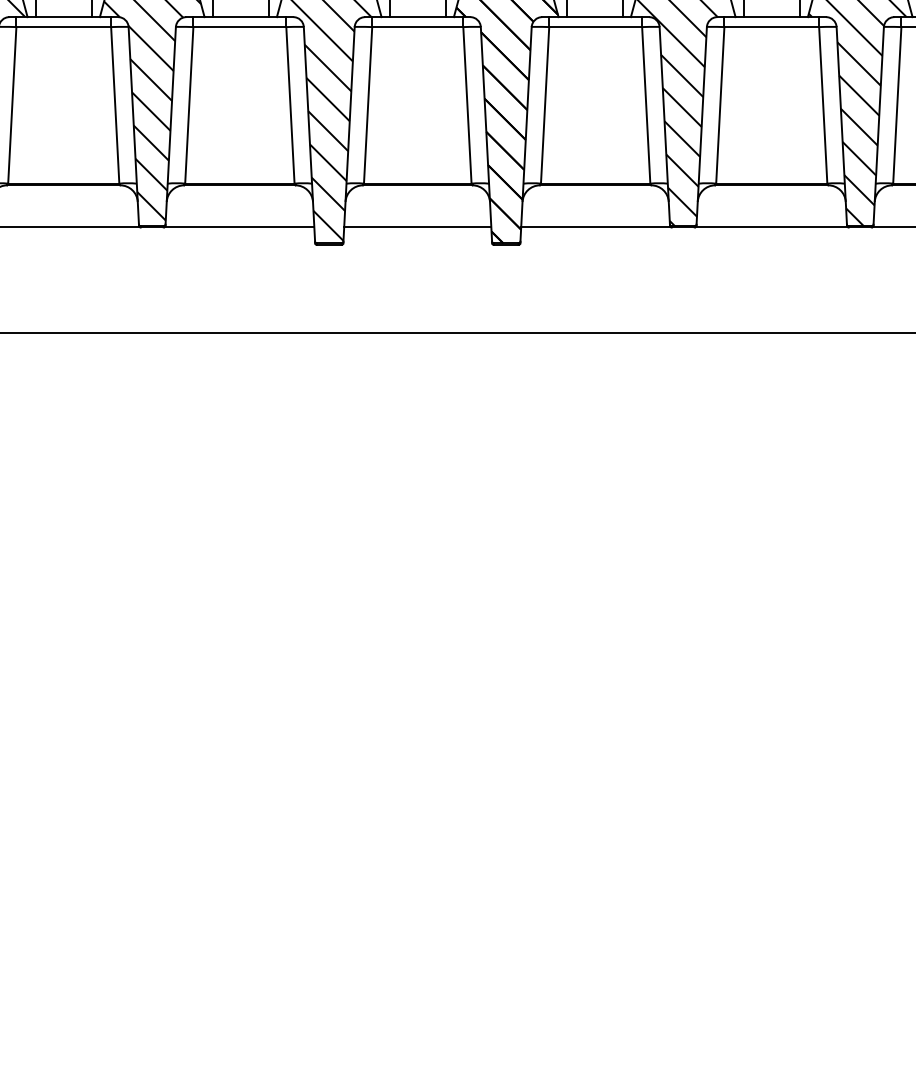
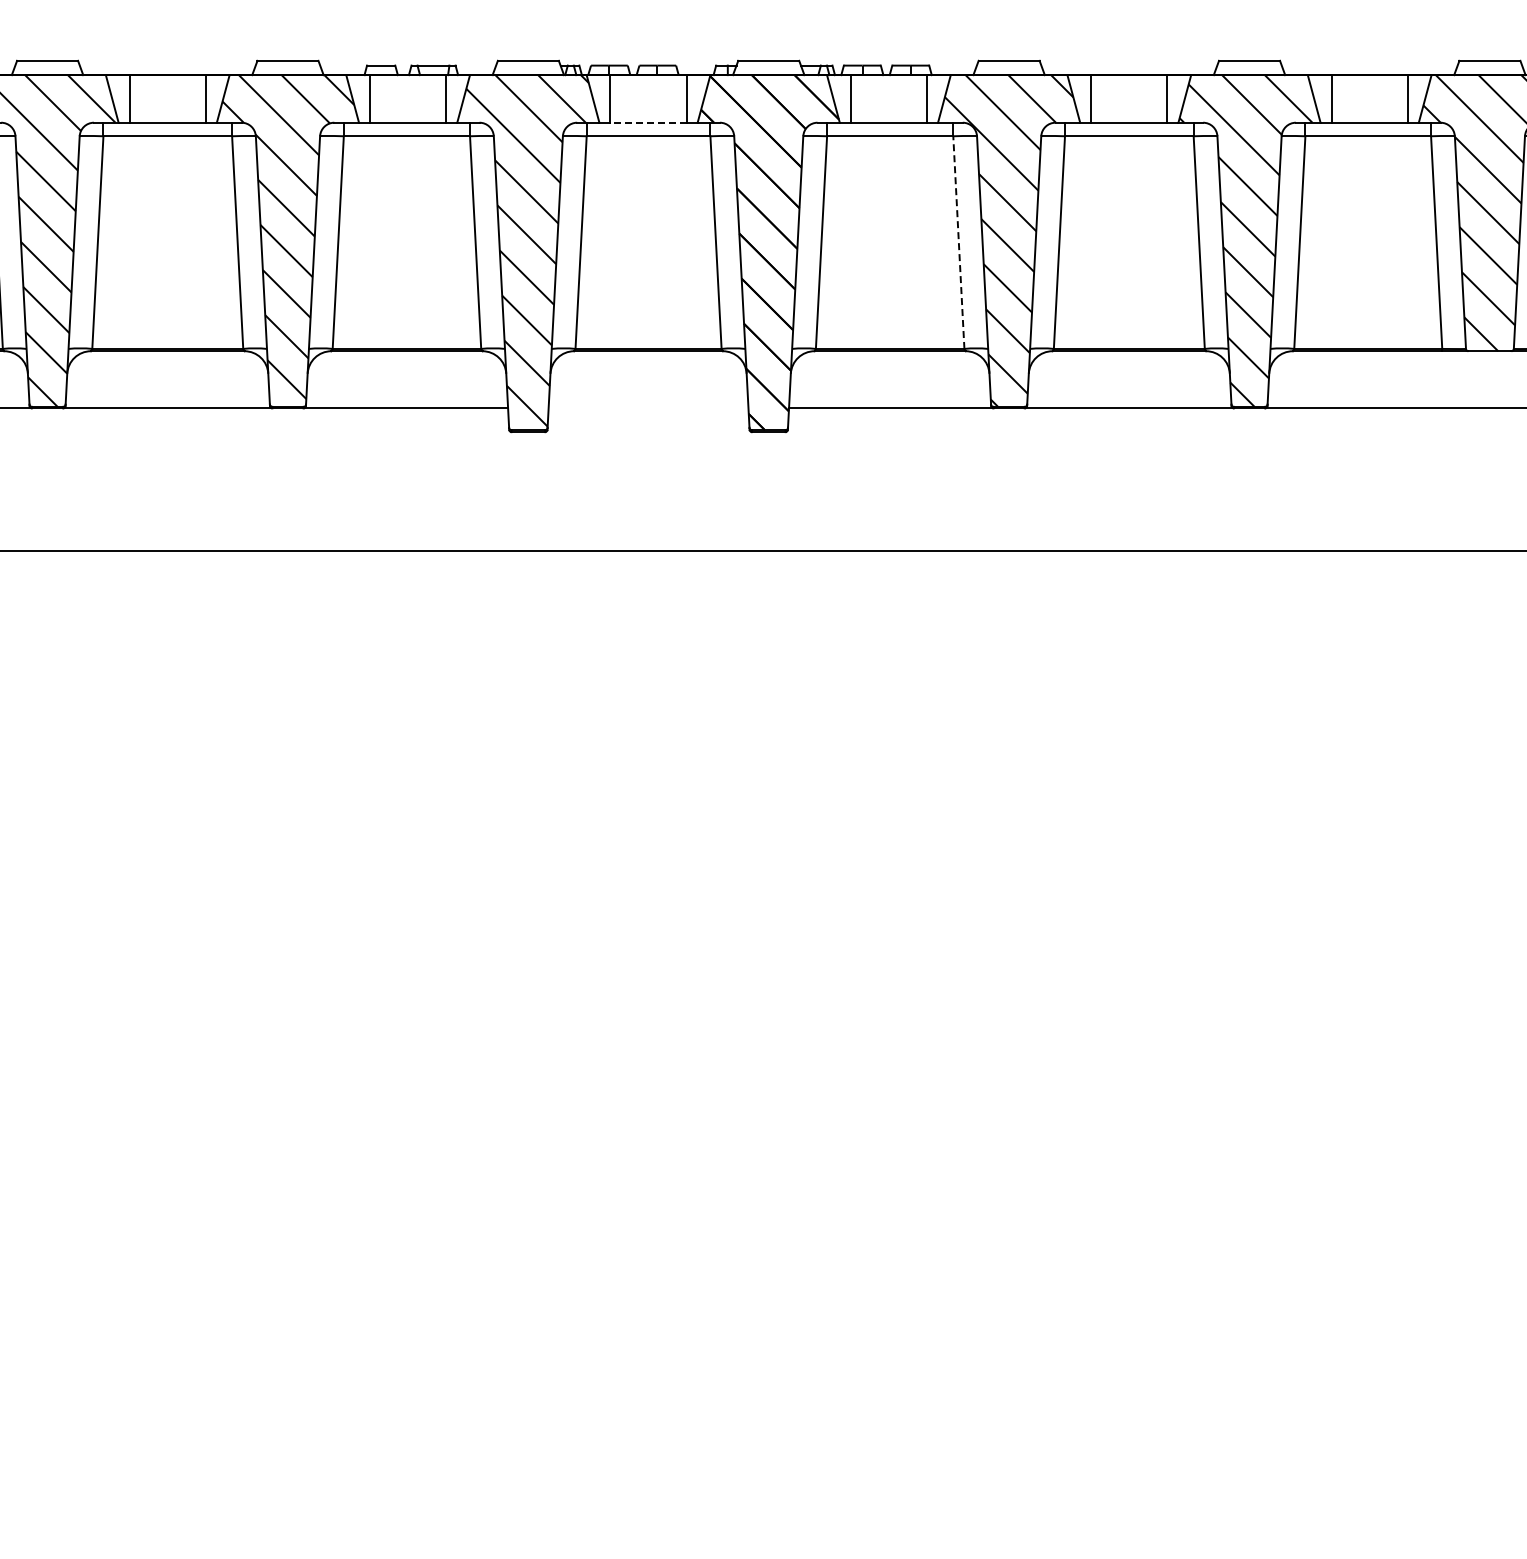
line: (417, 16) -> (648, 122), solid -> dashed
line: (645, 105) -> (958, 242), solid -> dashed
line: (417, 227) -> (648, 408), removed

